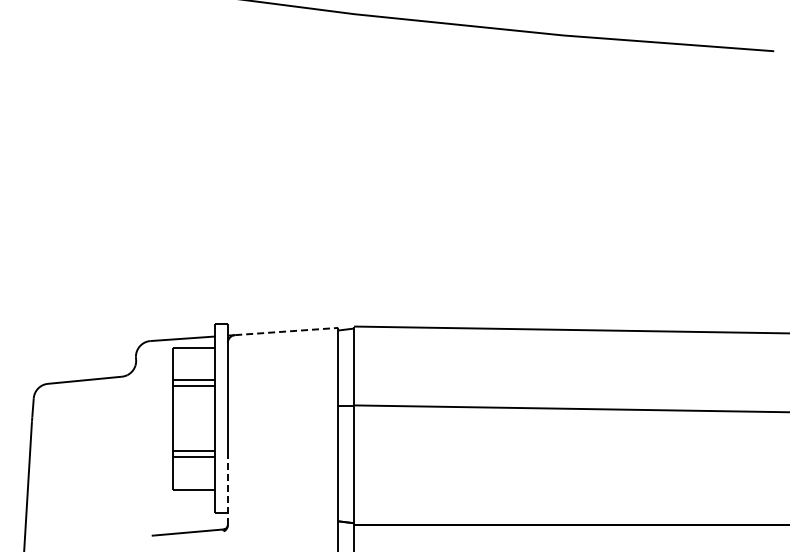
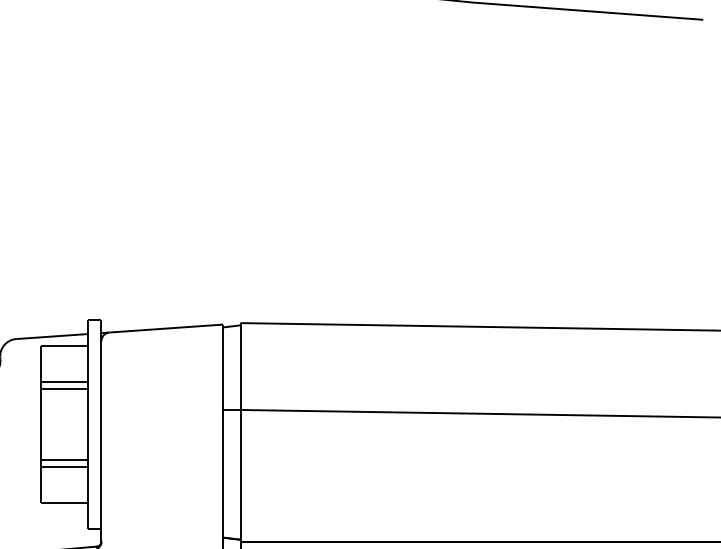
line: (286, 331) -> (166, 328), dashed -> solid
line: (227, 489) -> (101, 502), dashed -> solid

